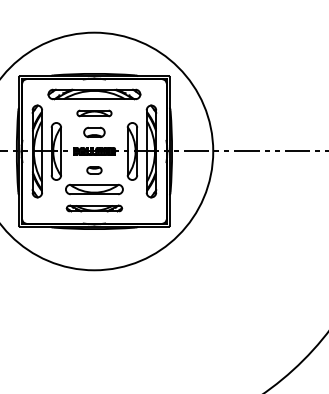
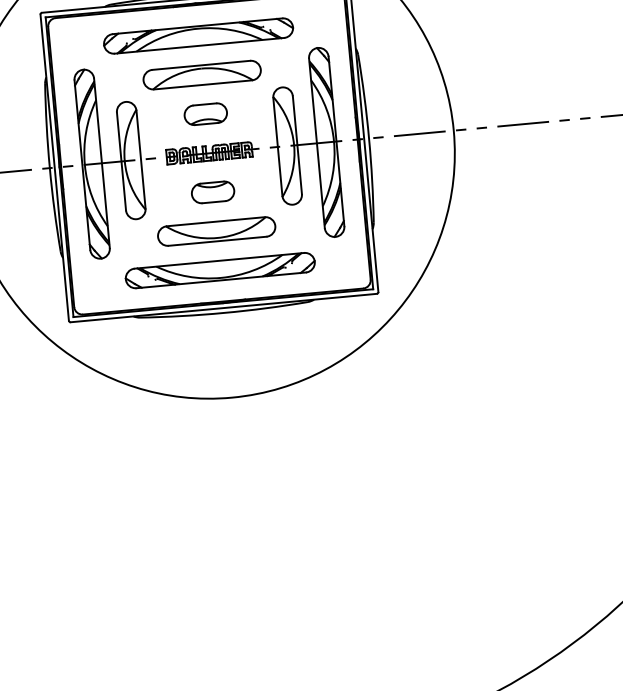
part: (94, 113) -> (202, 75), size x1.67
part: (94, 170) -> (213, 192), size x1.43
part: (94, 208) -> (220, 270), size x1.67

